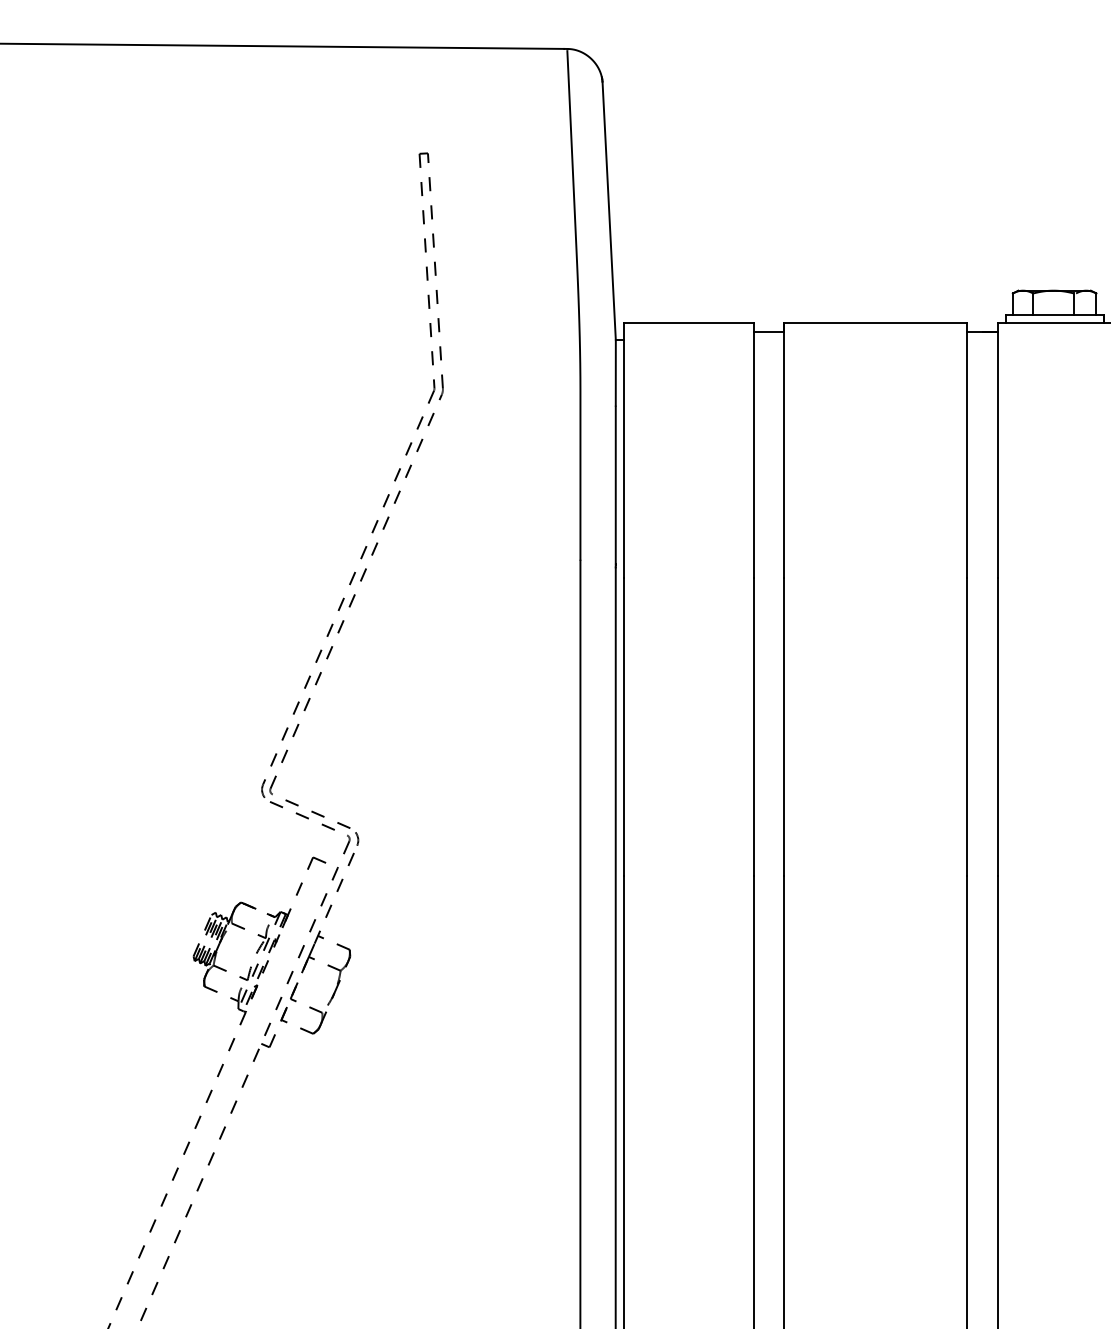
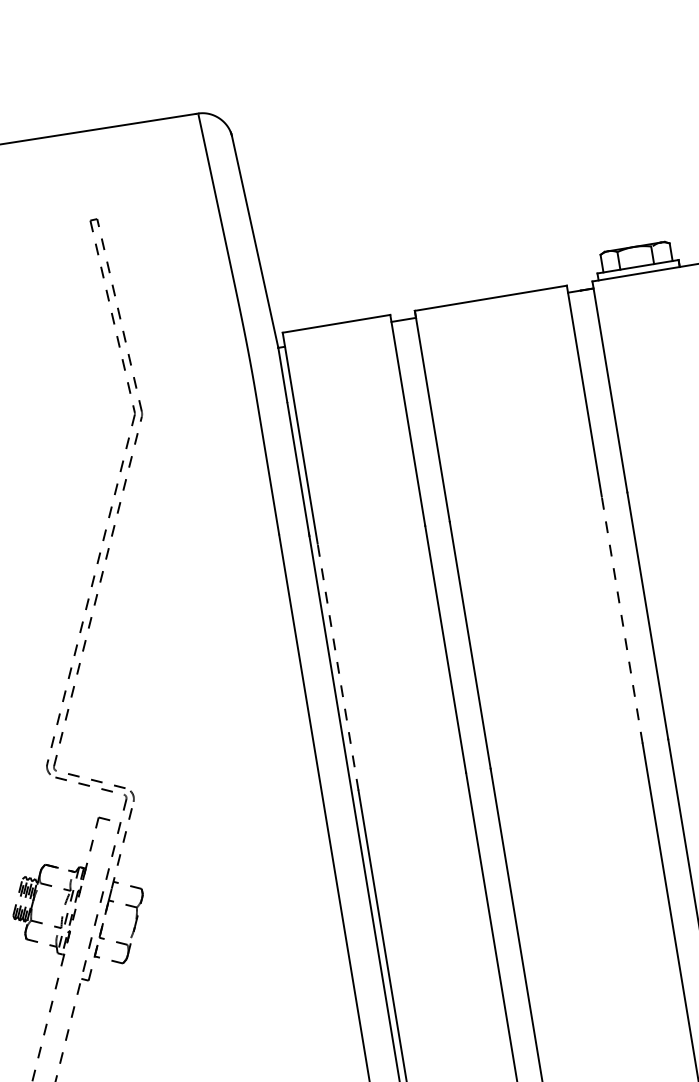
line: (623, 726) -> (337, 666), solid -> dashed
line: (967, 726) -> (622, 619), solid -> dashed

